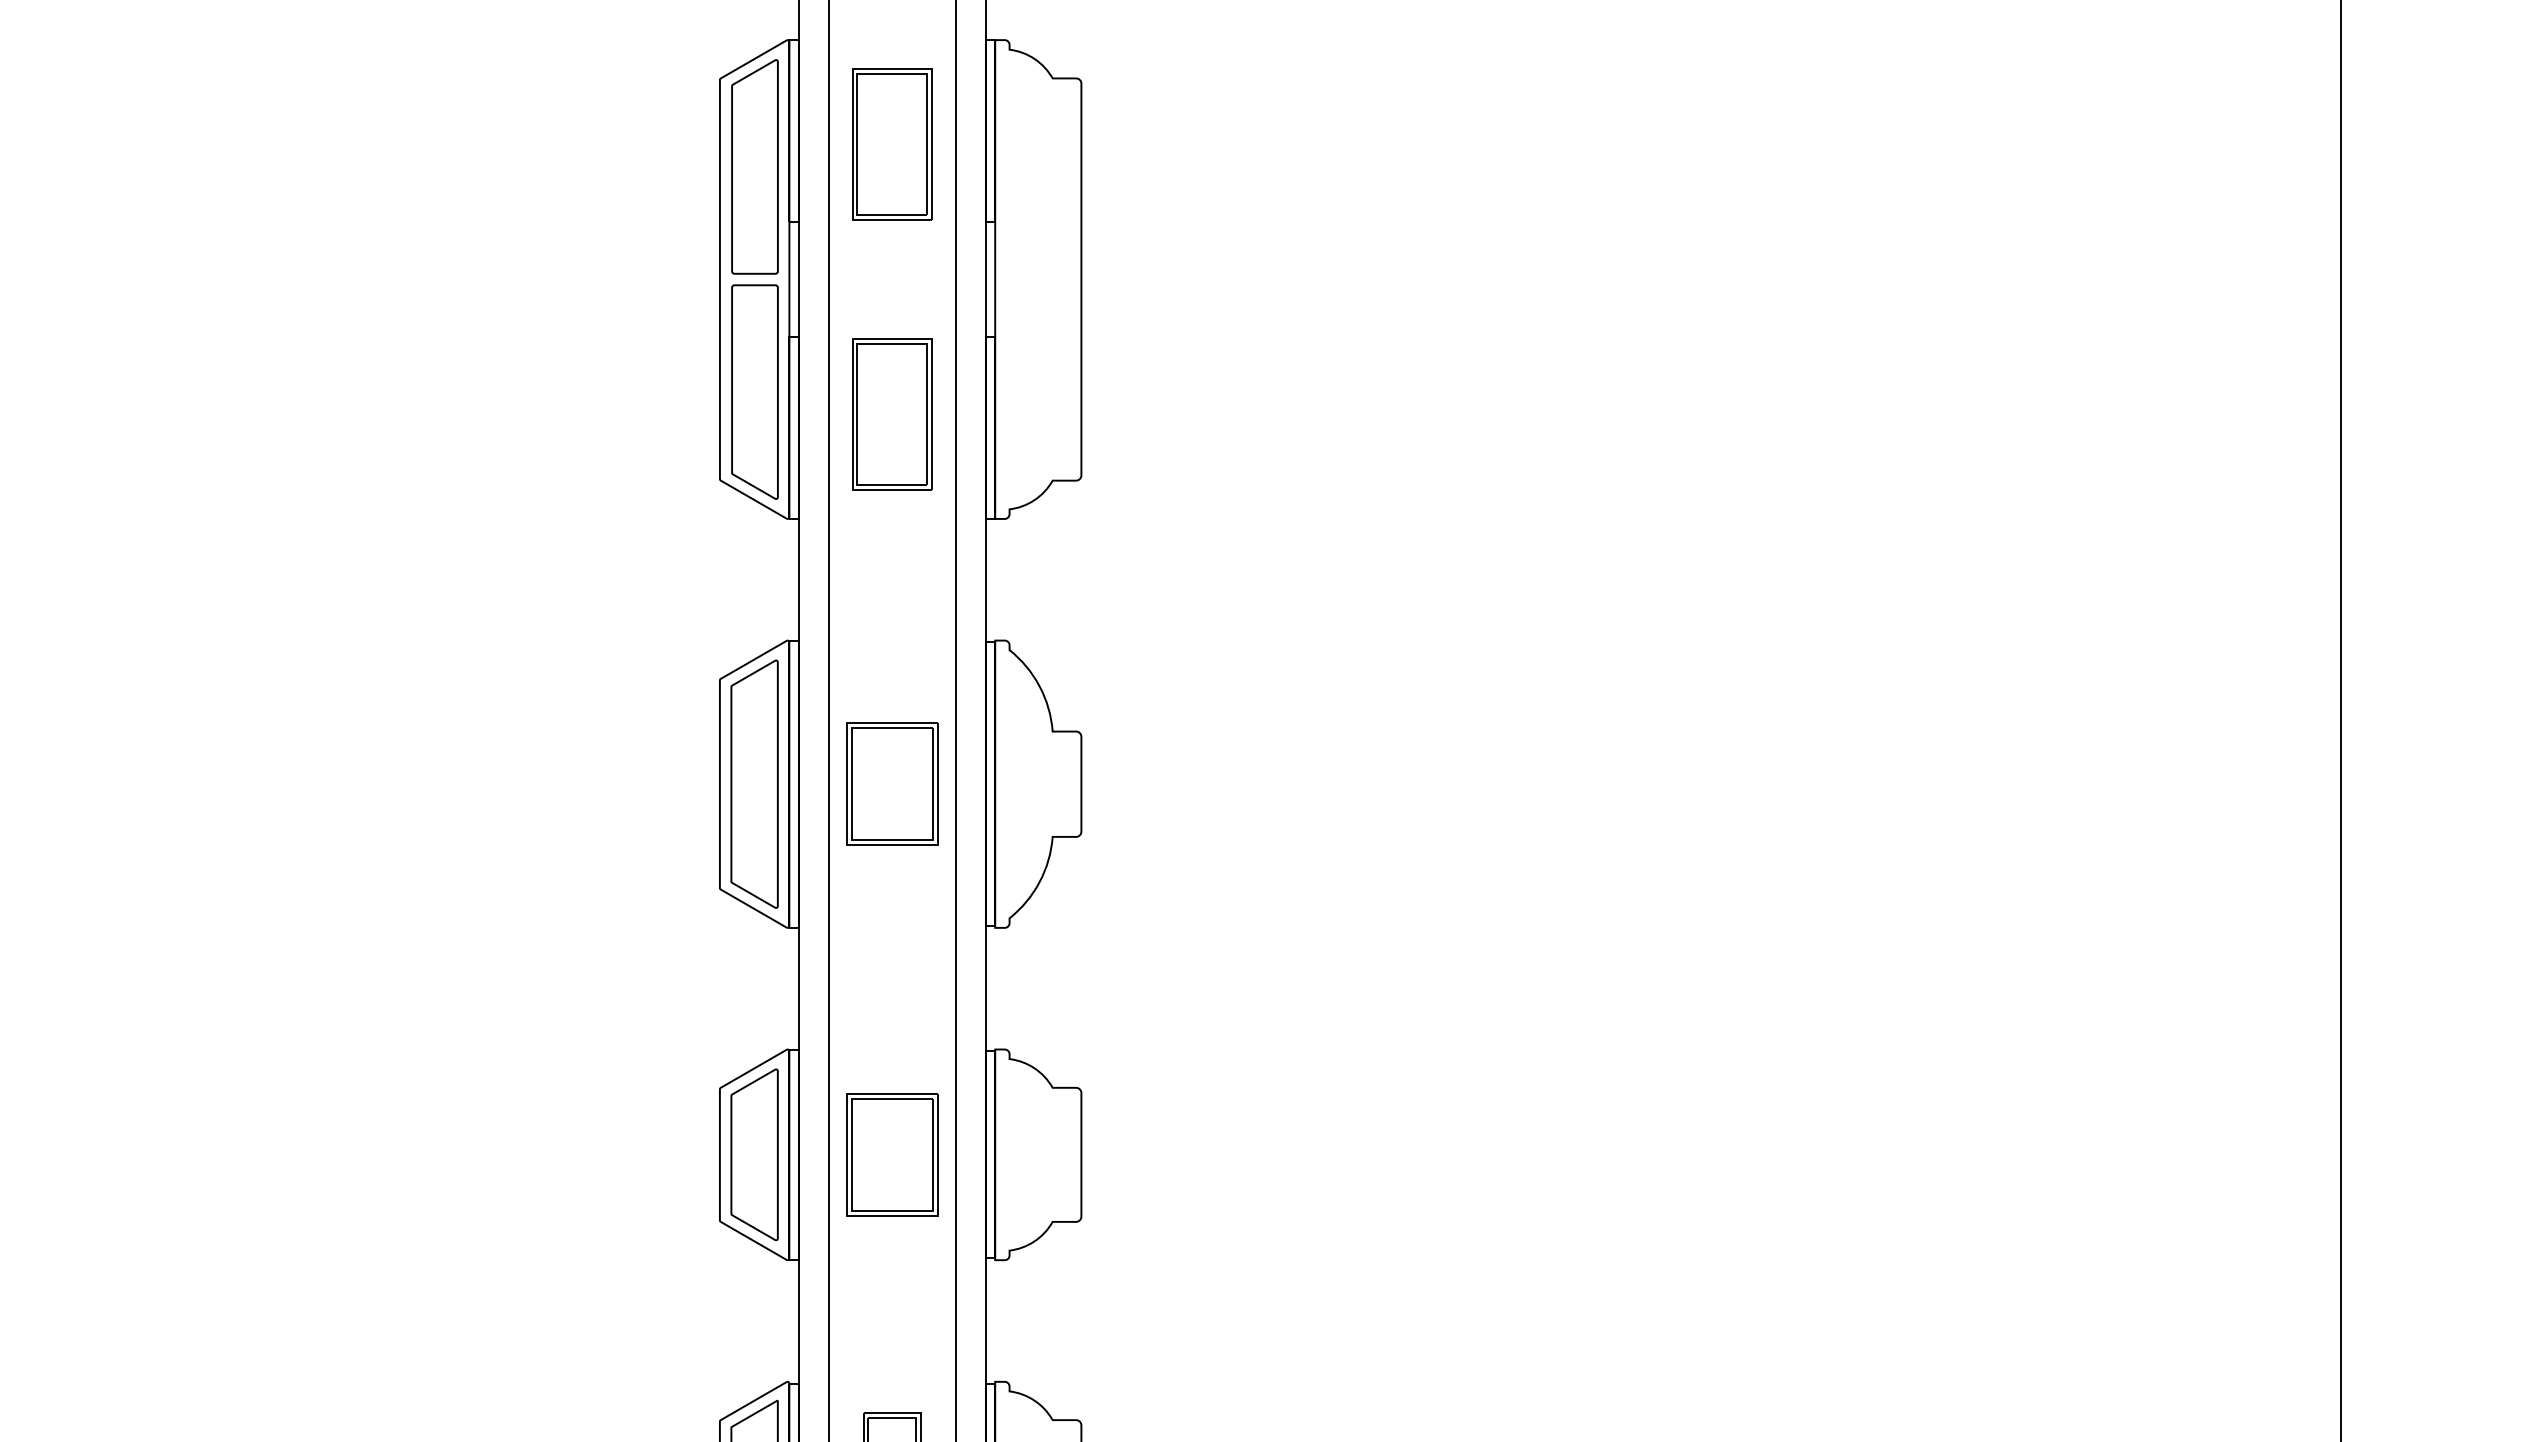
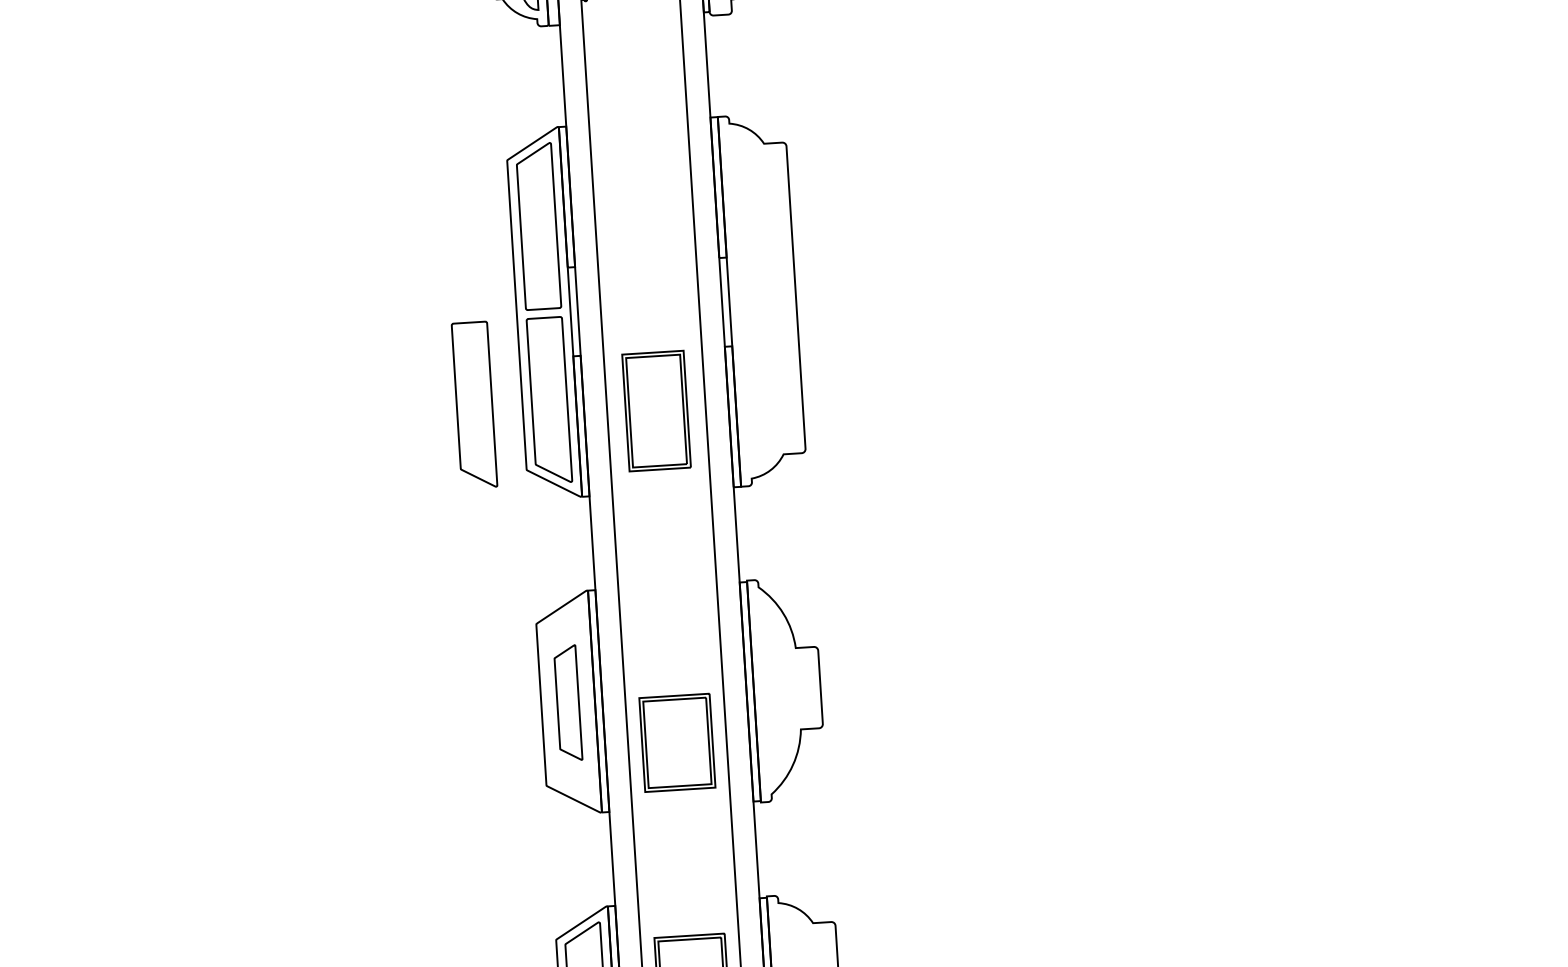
part: (892, 144) -> (643, 202), removed
part: (657, 391) -> (474, 404), added
part: (754, 783) -> (568, 702), size x0.6
part: (892, 783) -> (677, 742), moved

